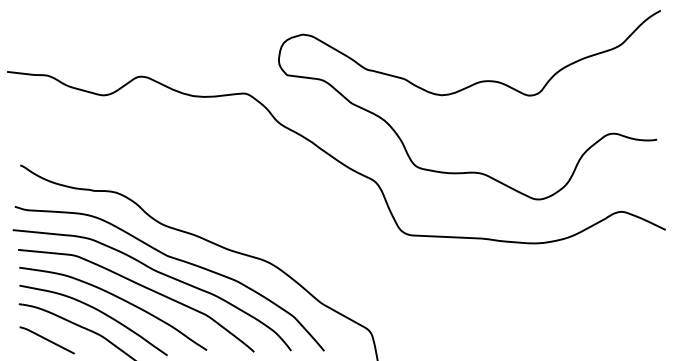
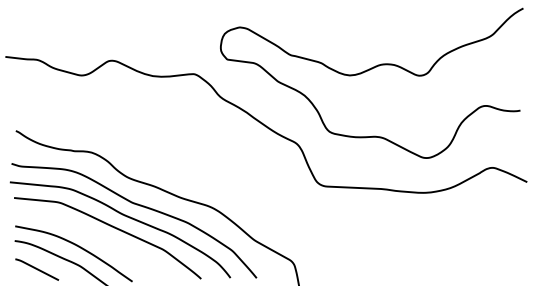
curve: (118, 298) -> (93, 236), removed

